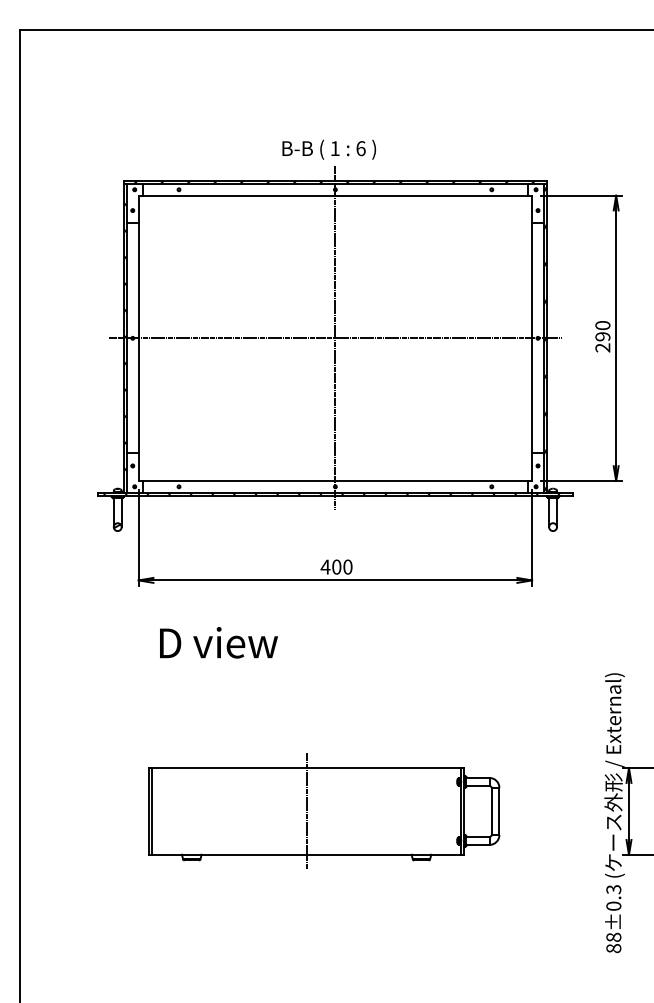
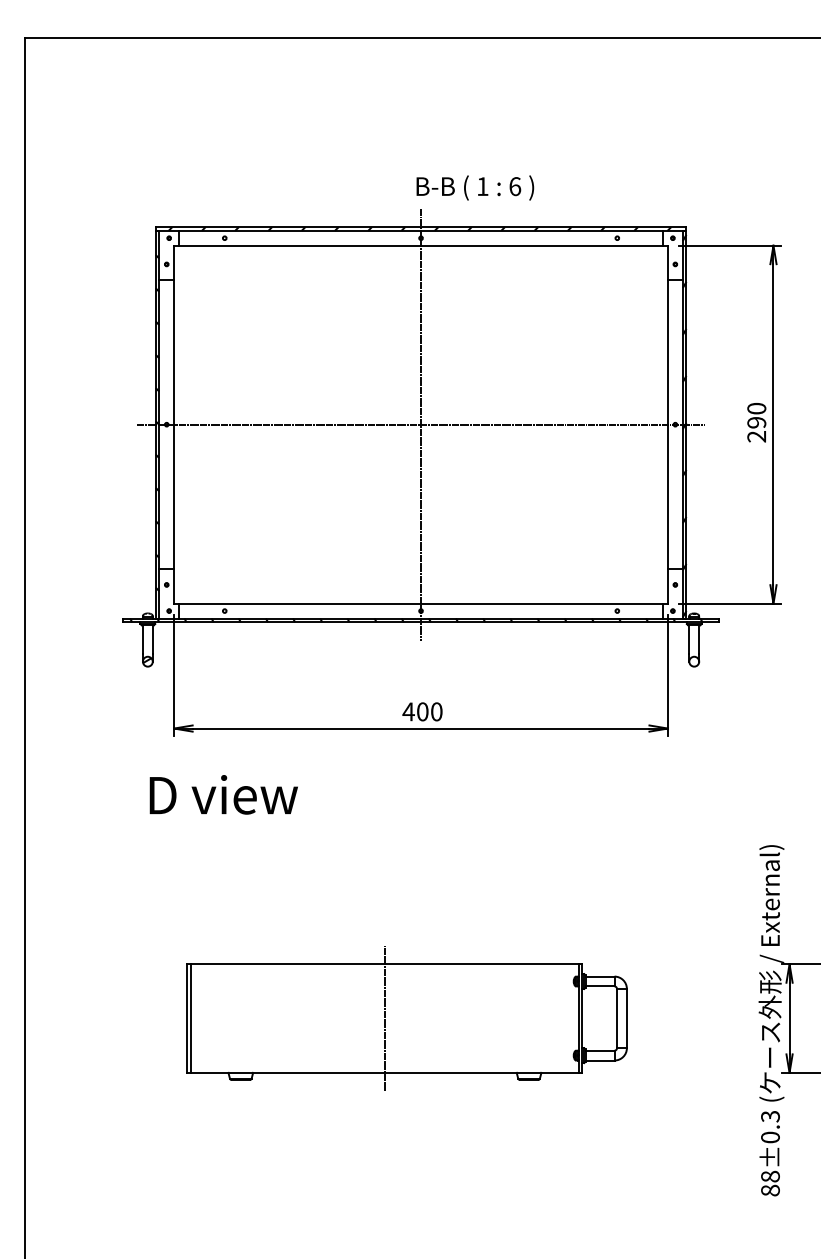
text: (329, 149) -> (475, 187), moved
text: (218, 642) -> (223, 794), moved

